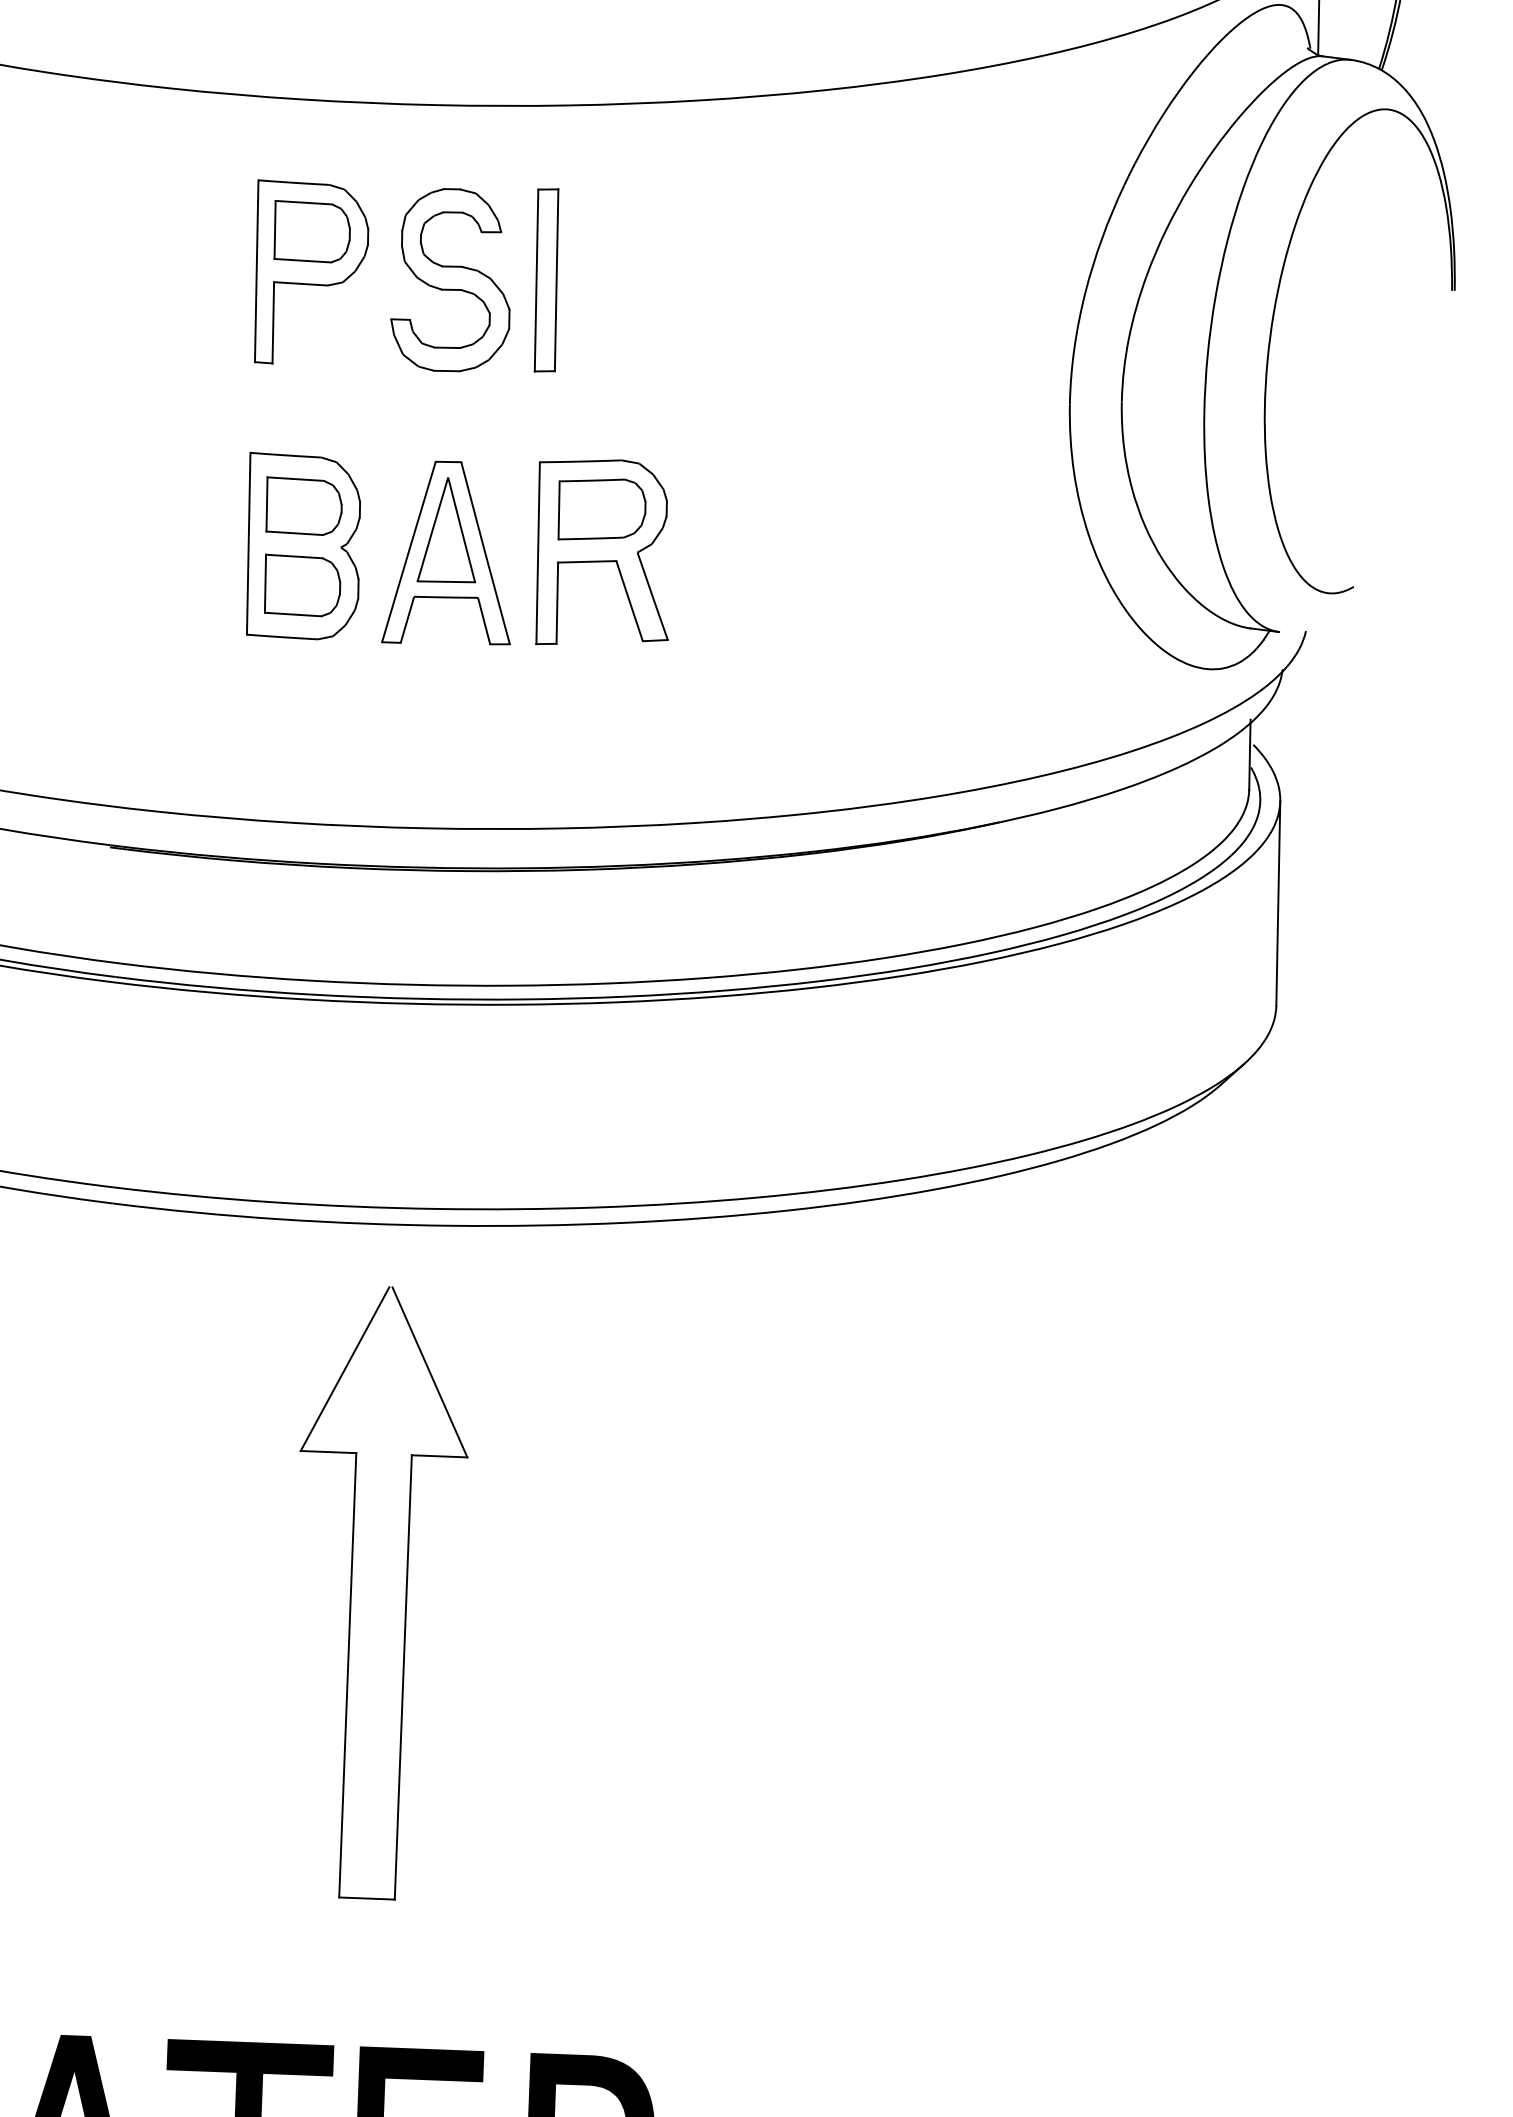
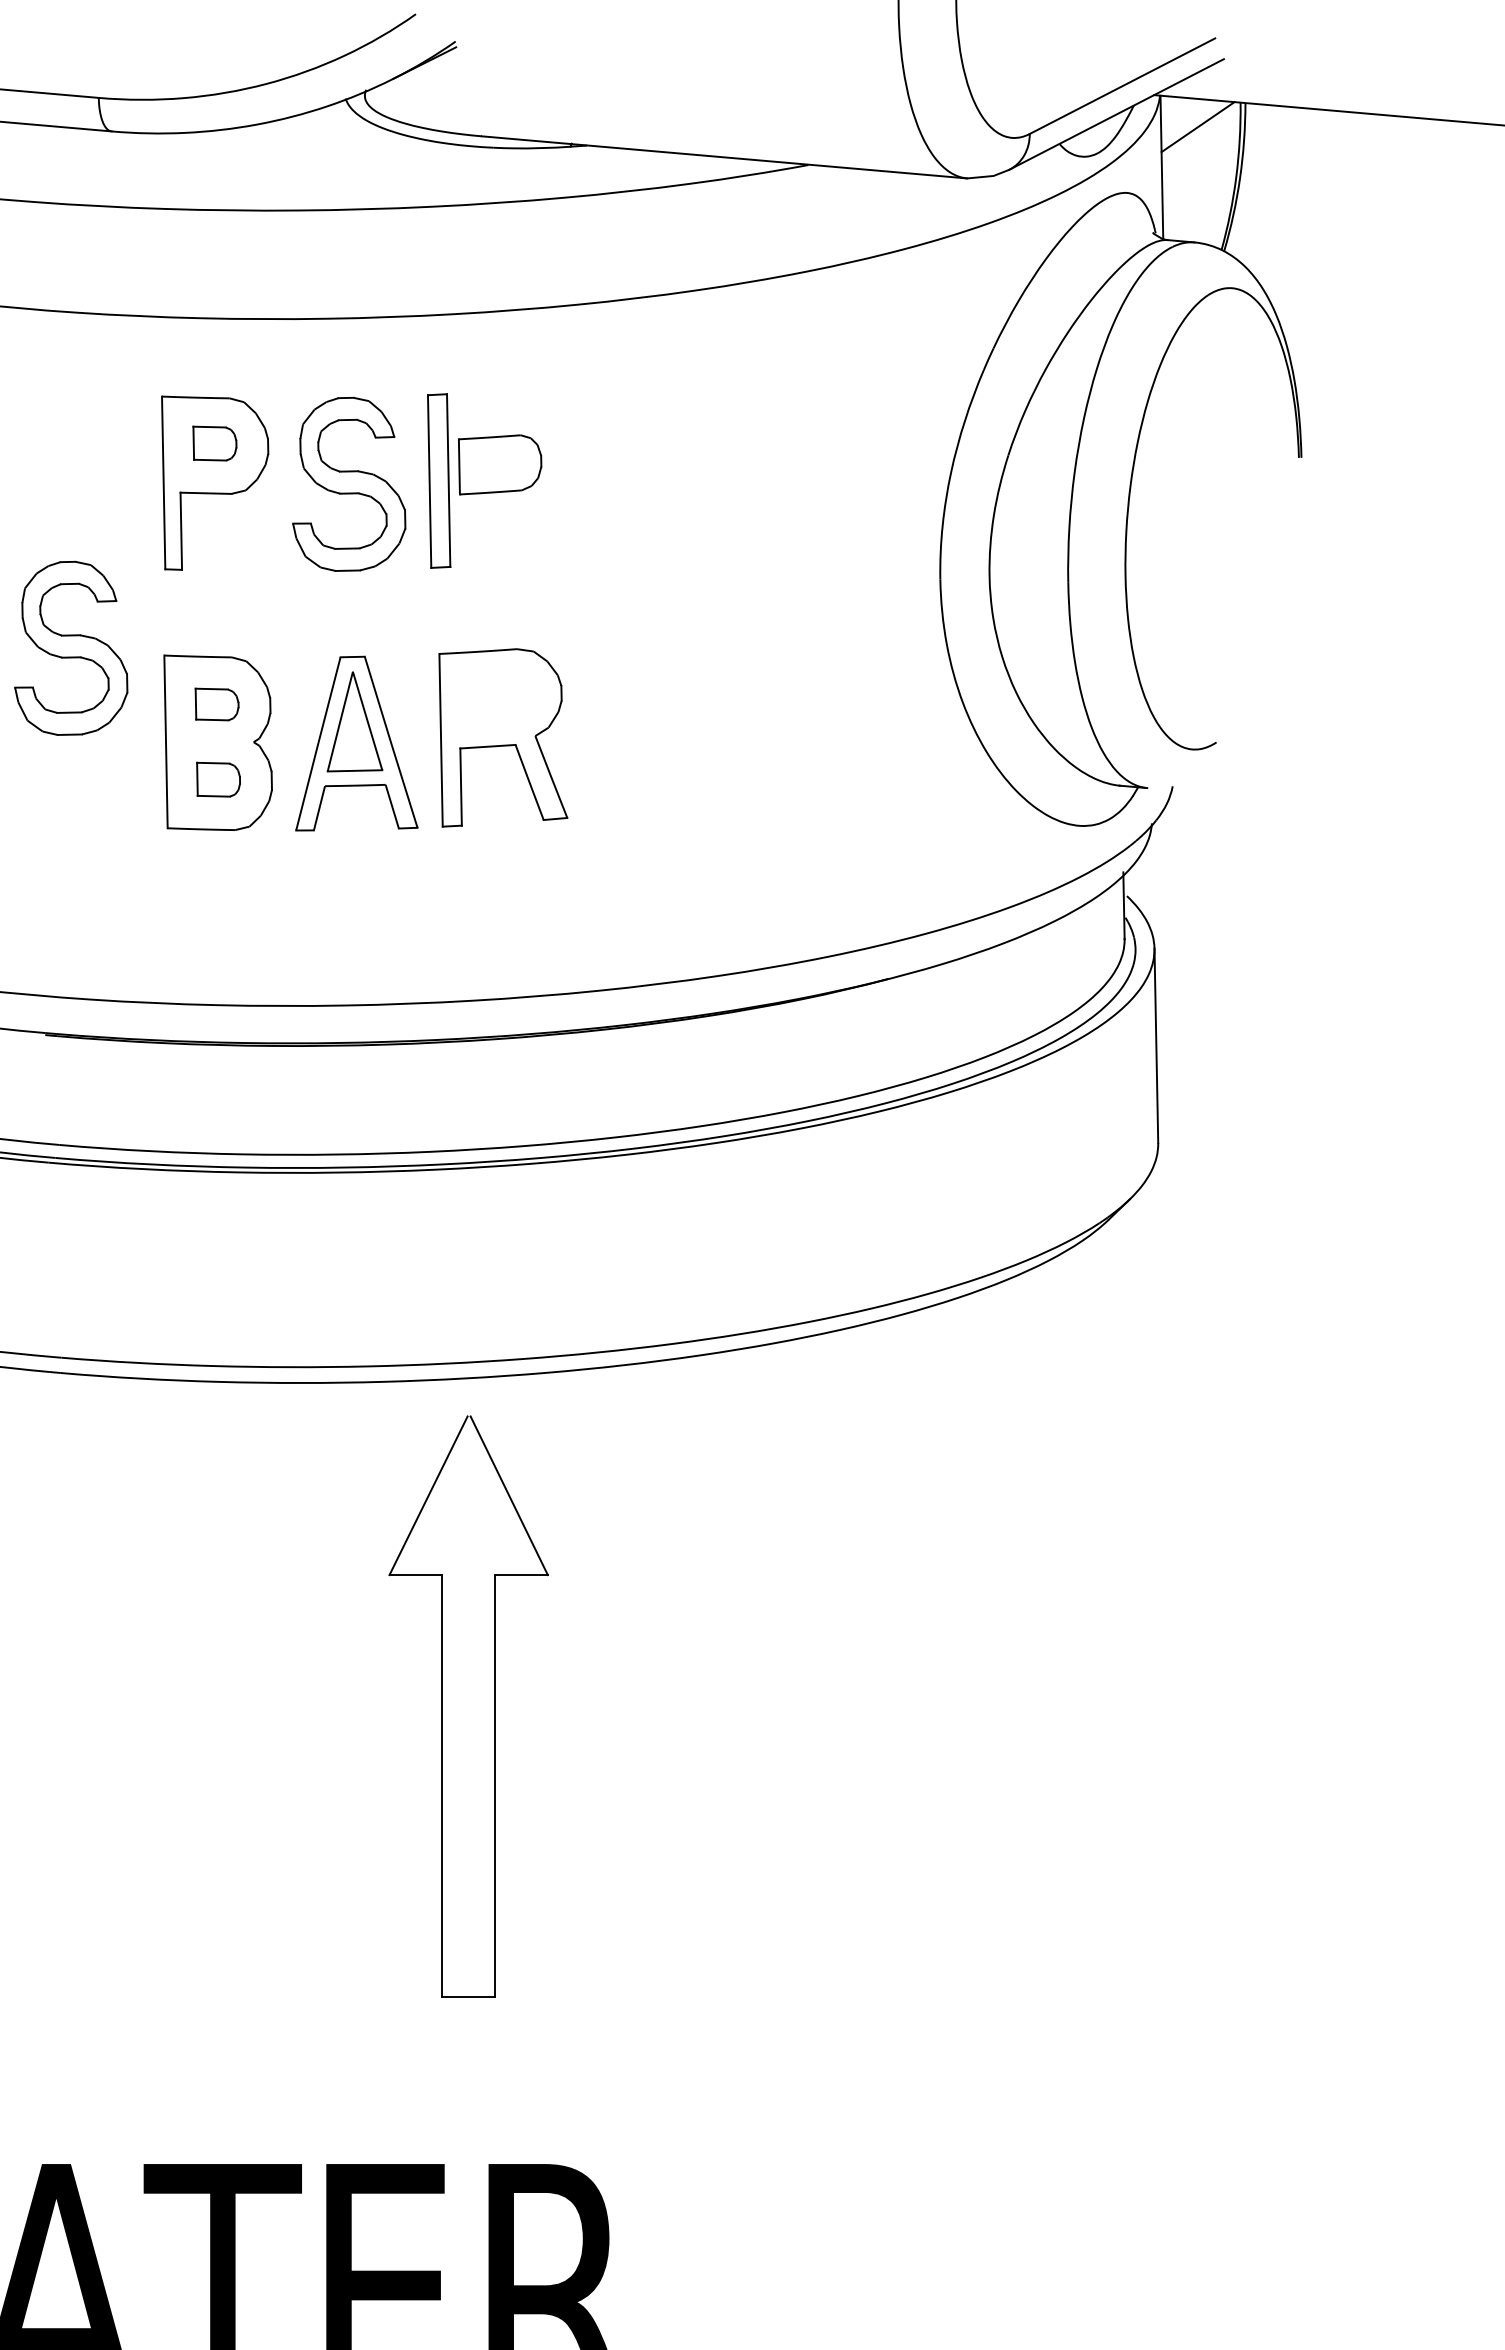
part: (311, 231) -> (214, 443), size x0.6
part: (153, 440) -> (71, 647), added
part: (303, 506) -> (216, 704), size x0.6
part: (602, 509) -> (500, 464), moved
part: (302, 585) -> (218, 779), size x0.6
part: (378, 1592) -> (468, 1706), moved

